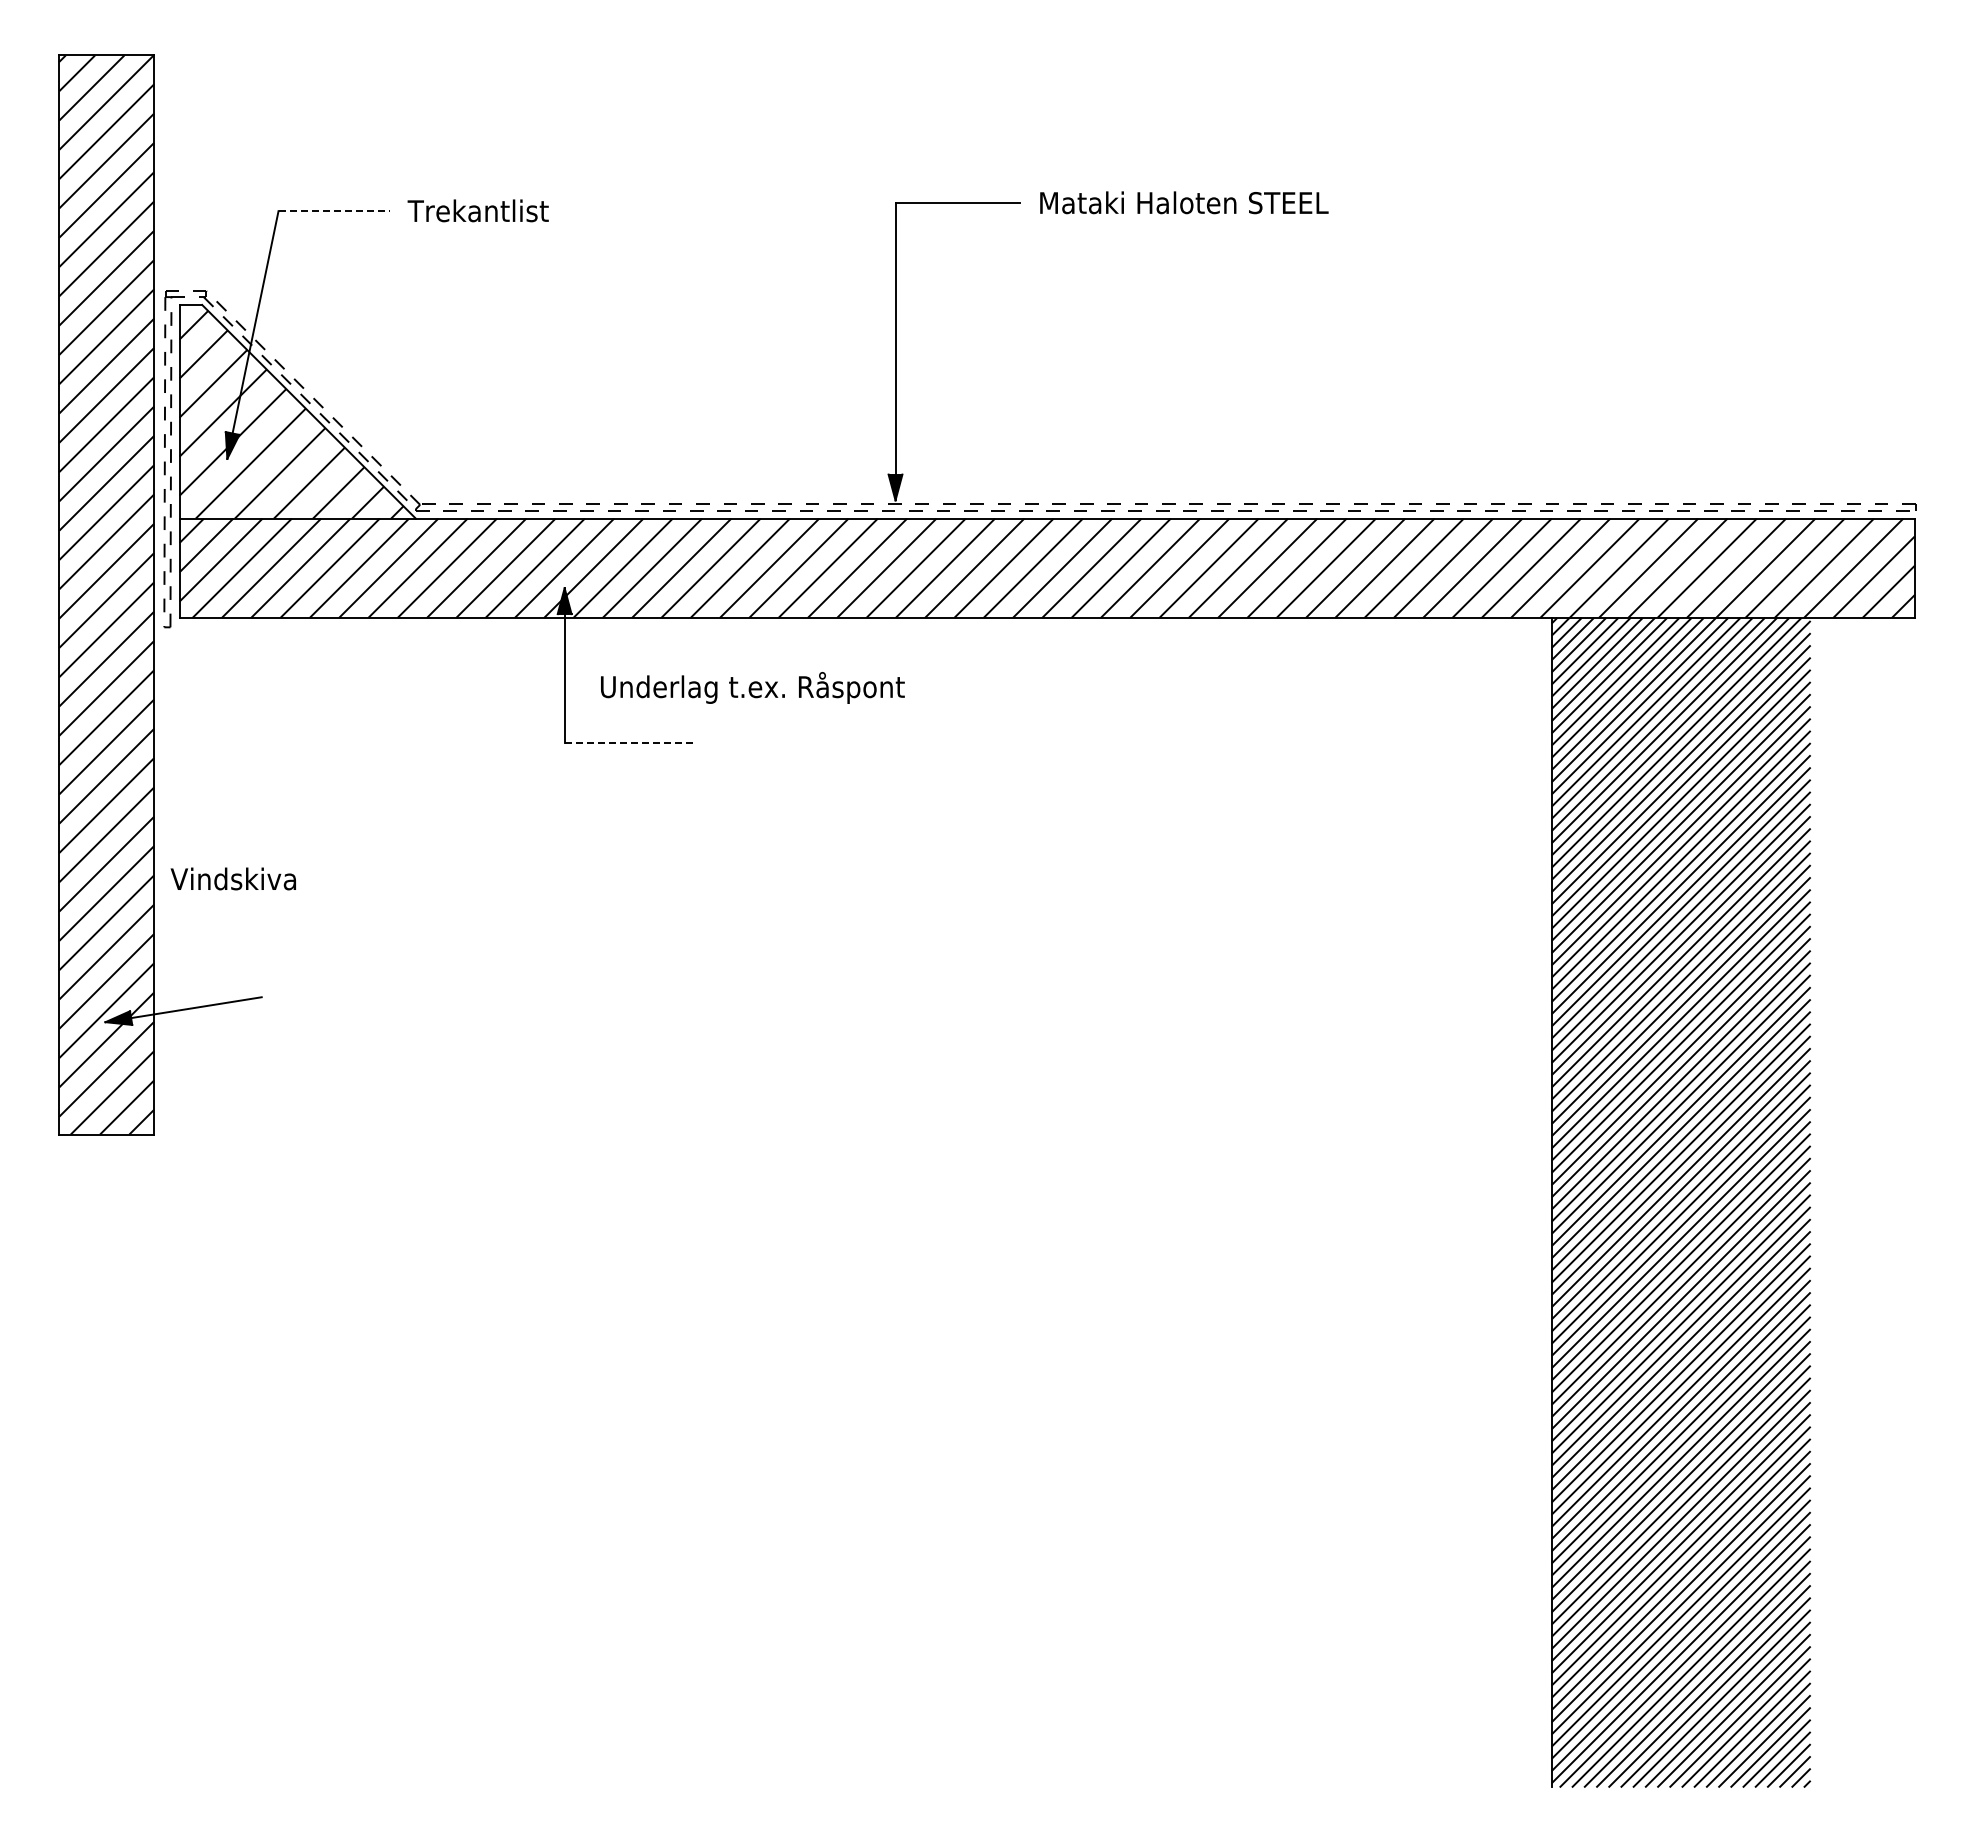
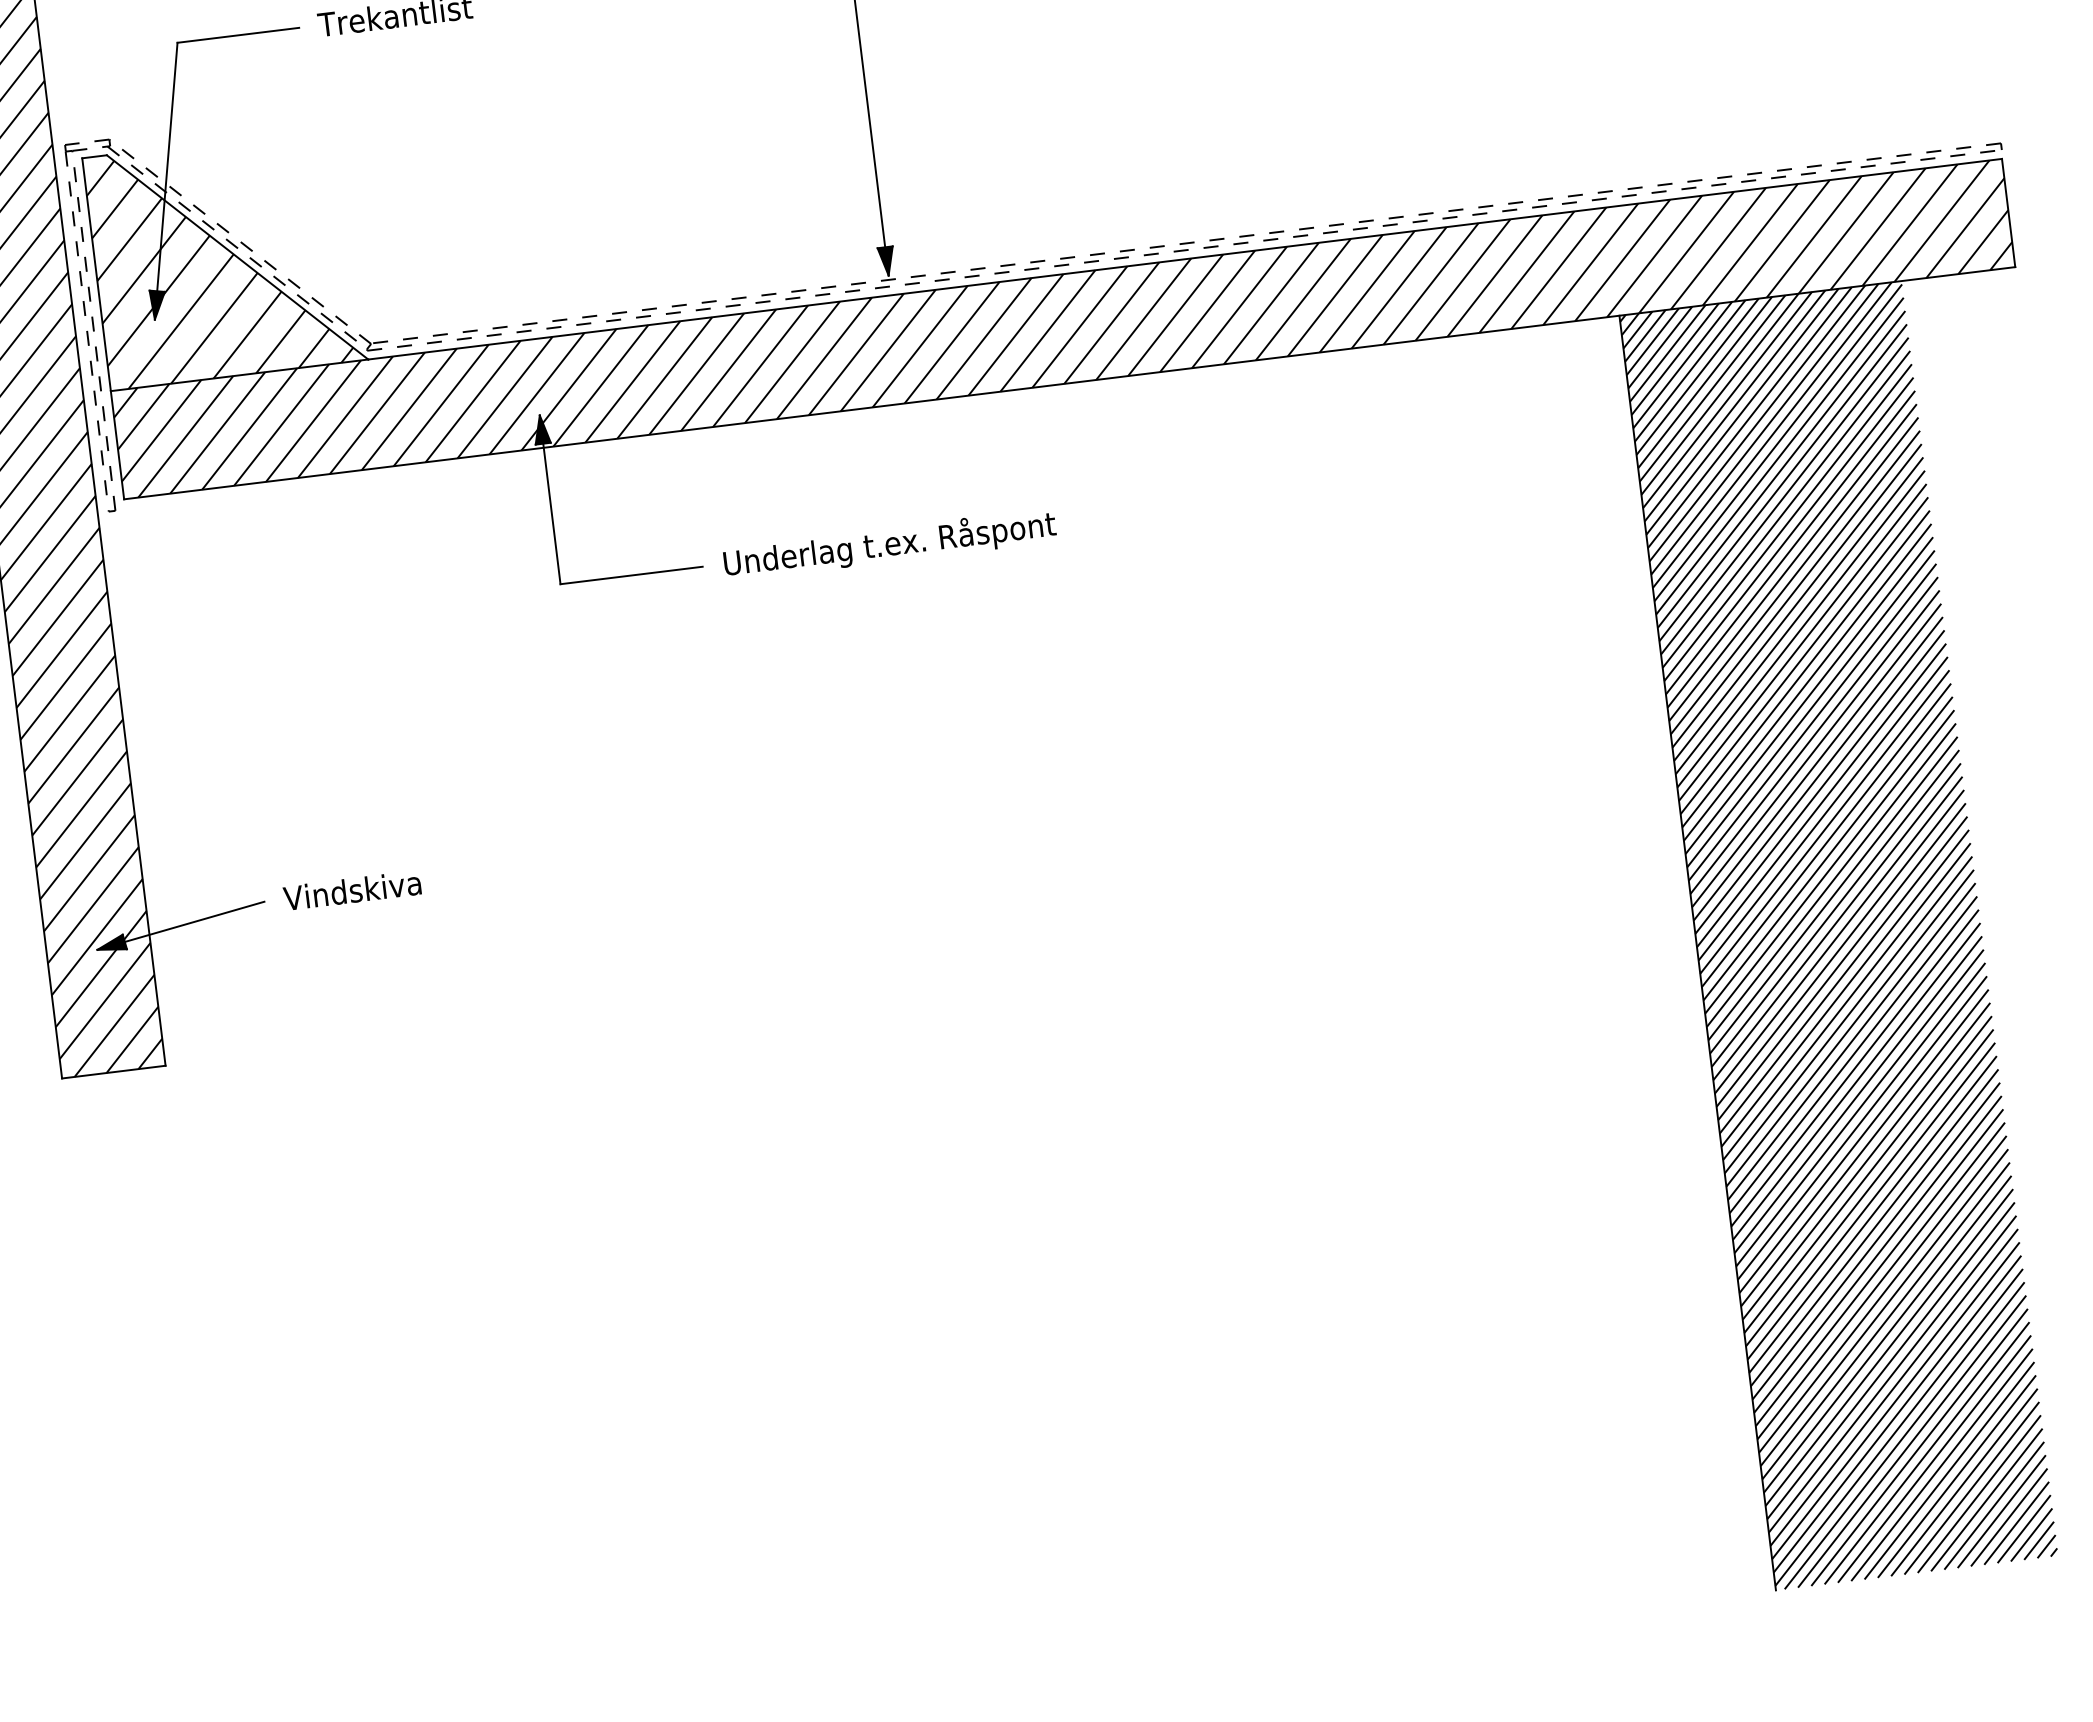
line: (334, 211) -> (238, 35), dashed -> solid
text: (752, 687) -> (889, 544), moved
line: (630, 743) -> (632, 575), dashed -> solid
text: (232, 878) -> (351, 890), moved

